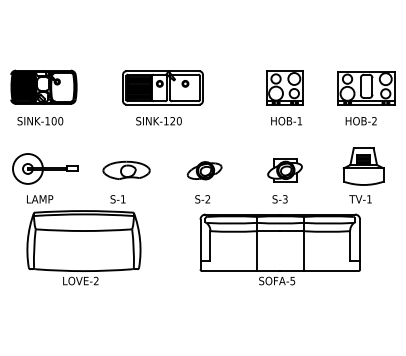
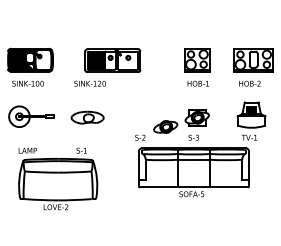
text: (158, 120) -> (89, 83), moved
part: (204, 170) -> (165, 126), moved
part: (84, 239) -> (58, 178), moved

